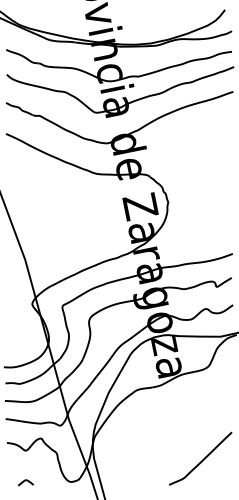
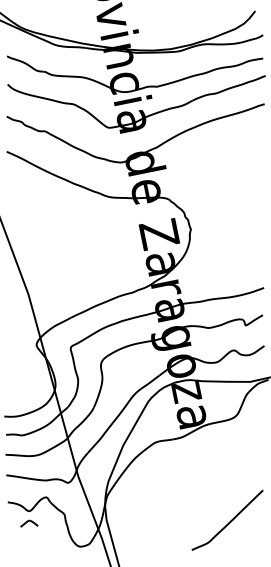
curve: (26, 480) -> (29, 521), moved

